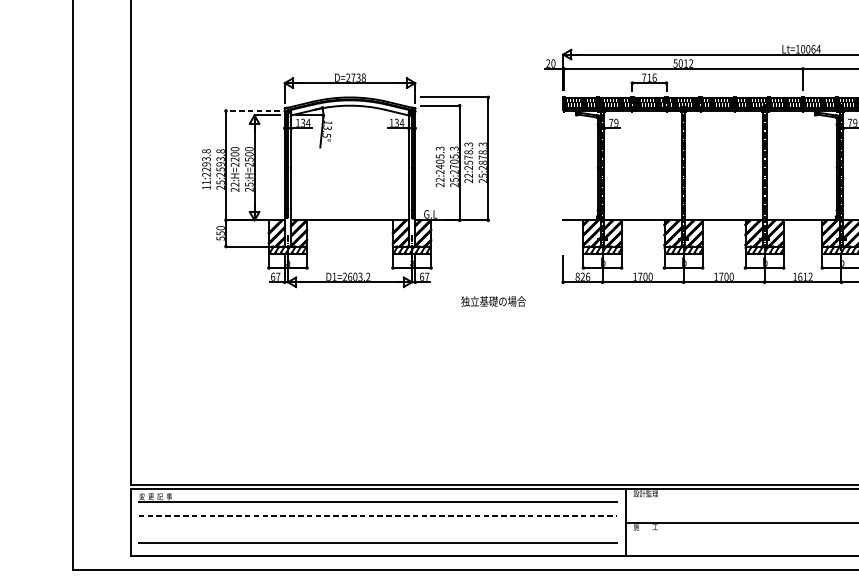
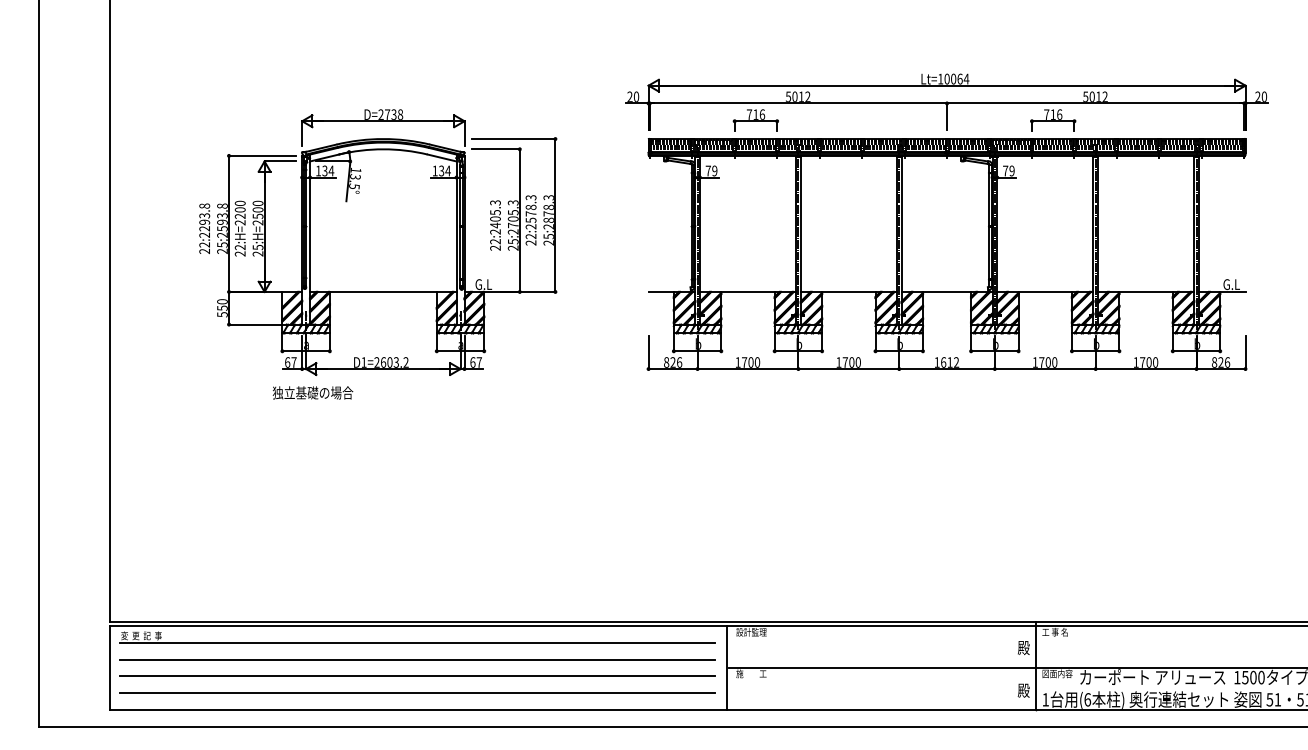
line: (252, 110) -> (262, 155), dashed -> solid
text: (206, 185) -> (204, 248), 11:2293.8 -> 22:2293.8
text: (493, 301) -> (312, 392), moved
line: (378, 515) -> (418, 659), dashed -> solid
line: (377, 529) -> (417, 676), added

